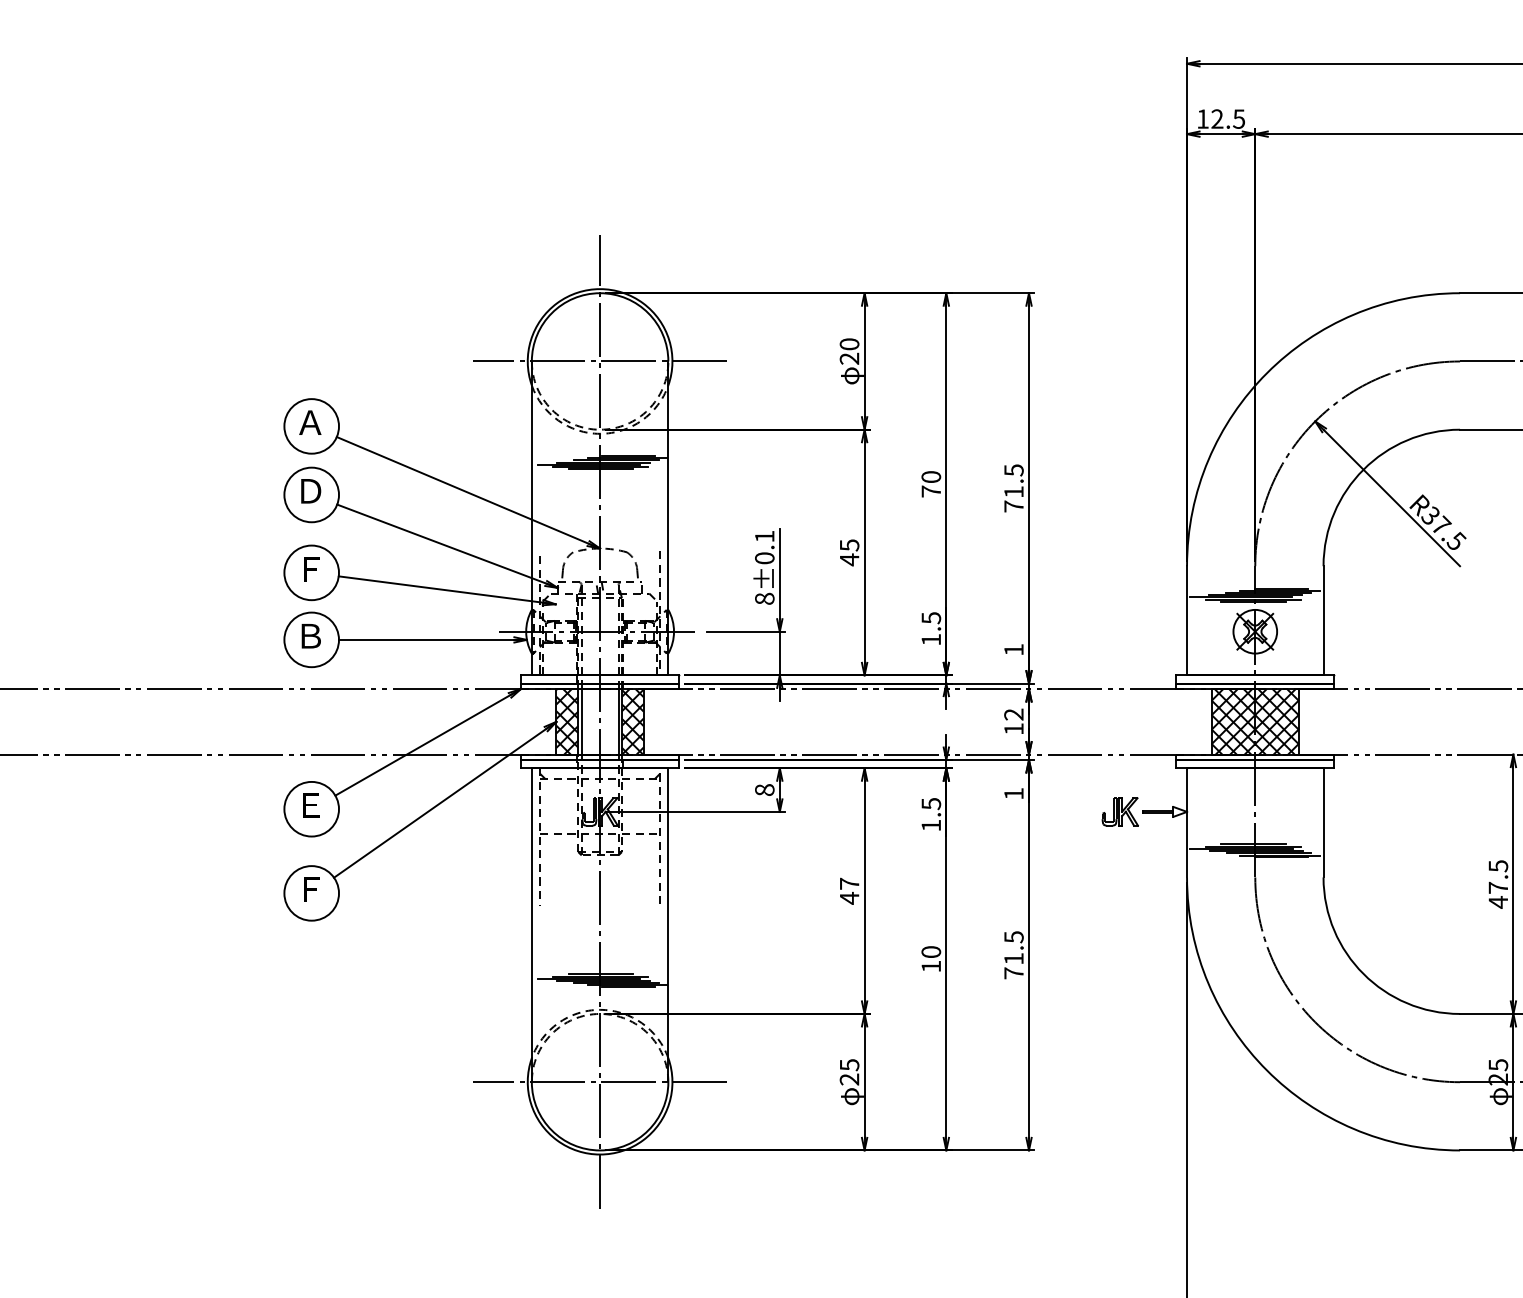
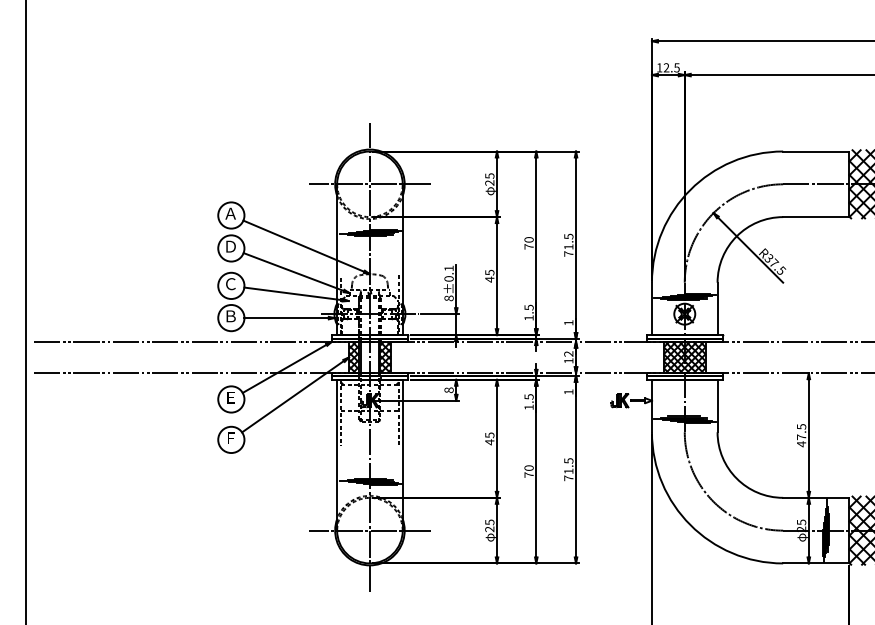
text: (848, 343) -> (489, 175), 20 -> 25
text: (309, 569) -> (230, 284), Ｆ -> Ｃ
text: (848, 884) -> (489, 435), 47 -> 45
text: (930, 965) -> (528, 474), 10 -> 70

